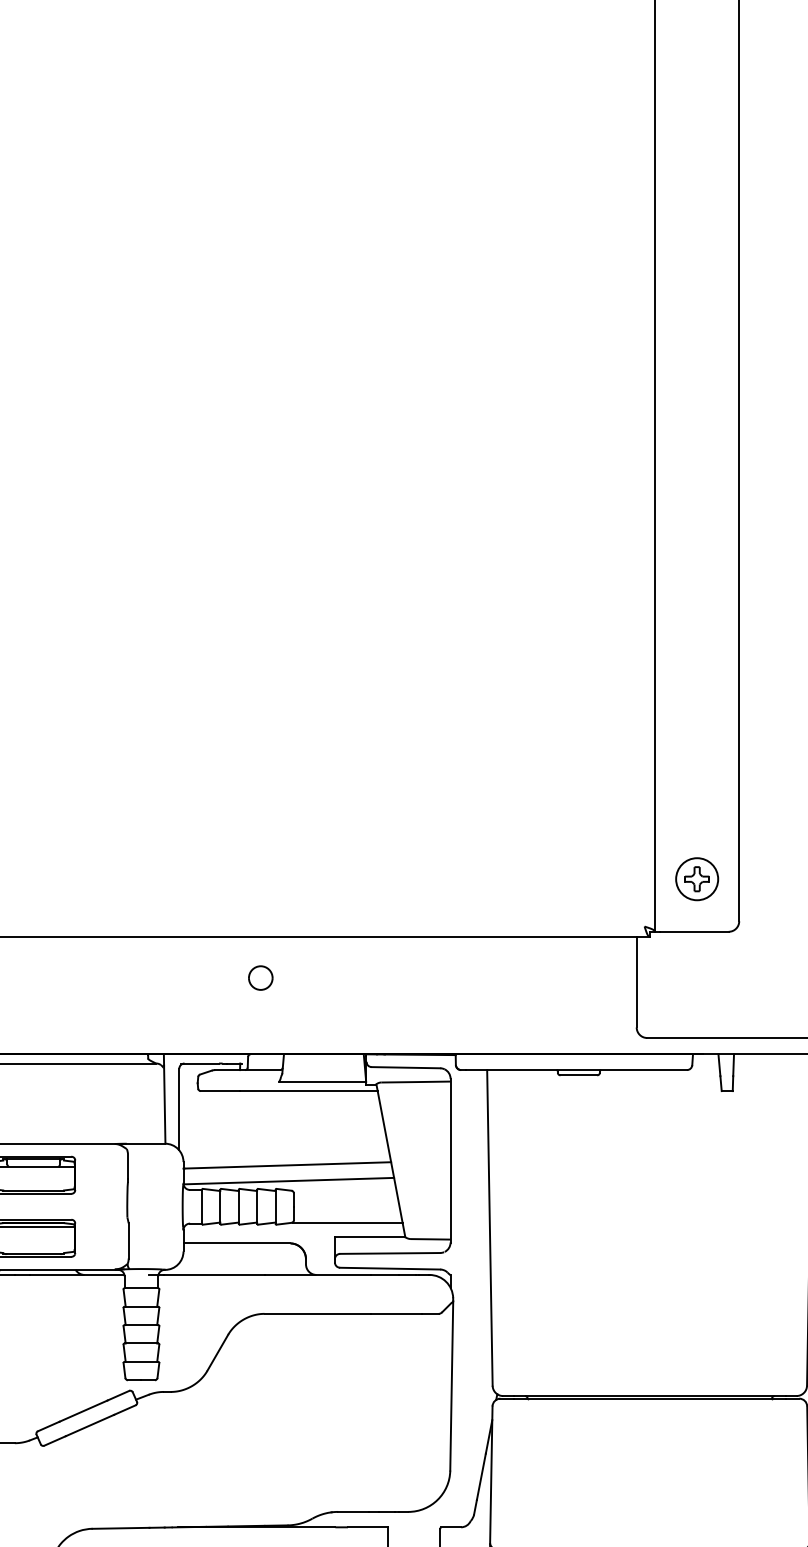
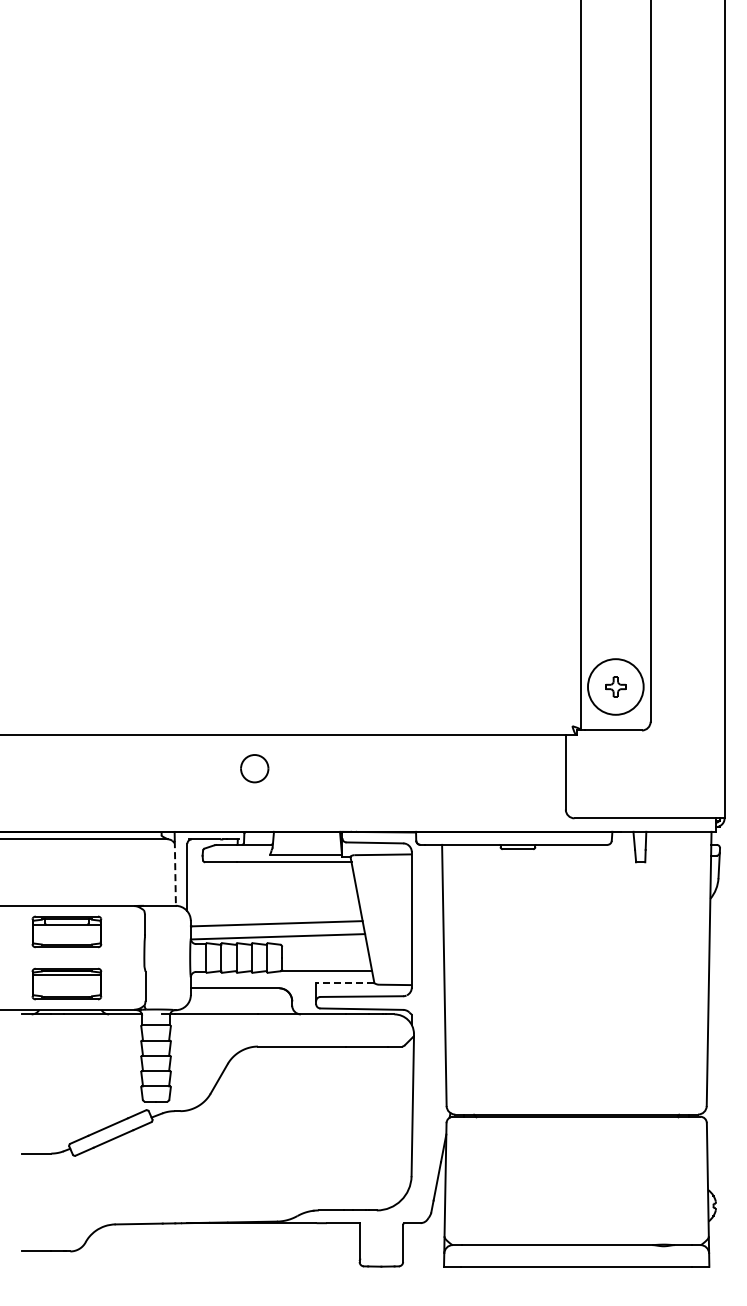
circle: (696, 878) -> (615, 686), size x1.6
part: (260, 977) -> (254, 768), size x1.4
line: (164, 1104) -> (175, 873), solid -> dashed
line: (369, 1236) -> (344, 982), solid -> dashed

